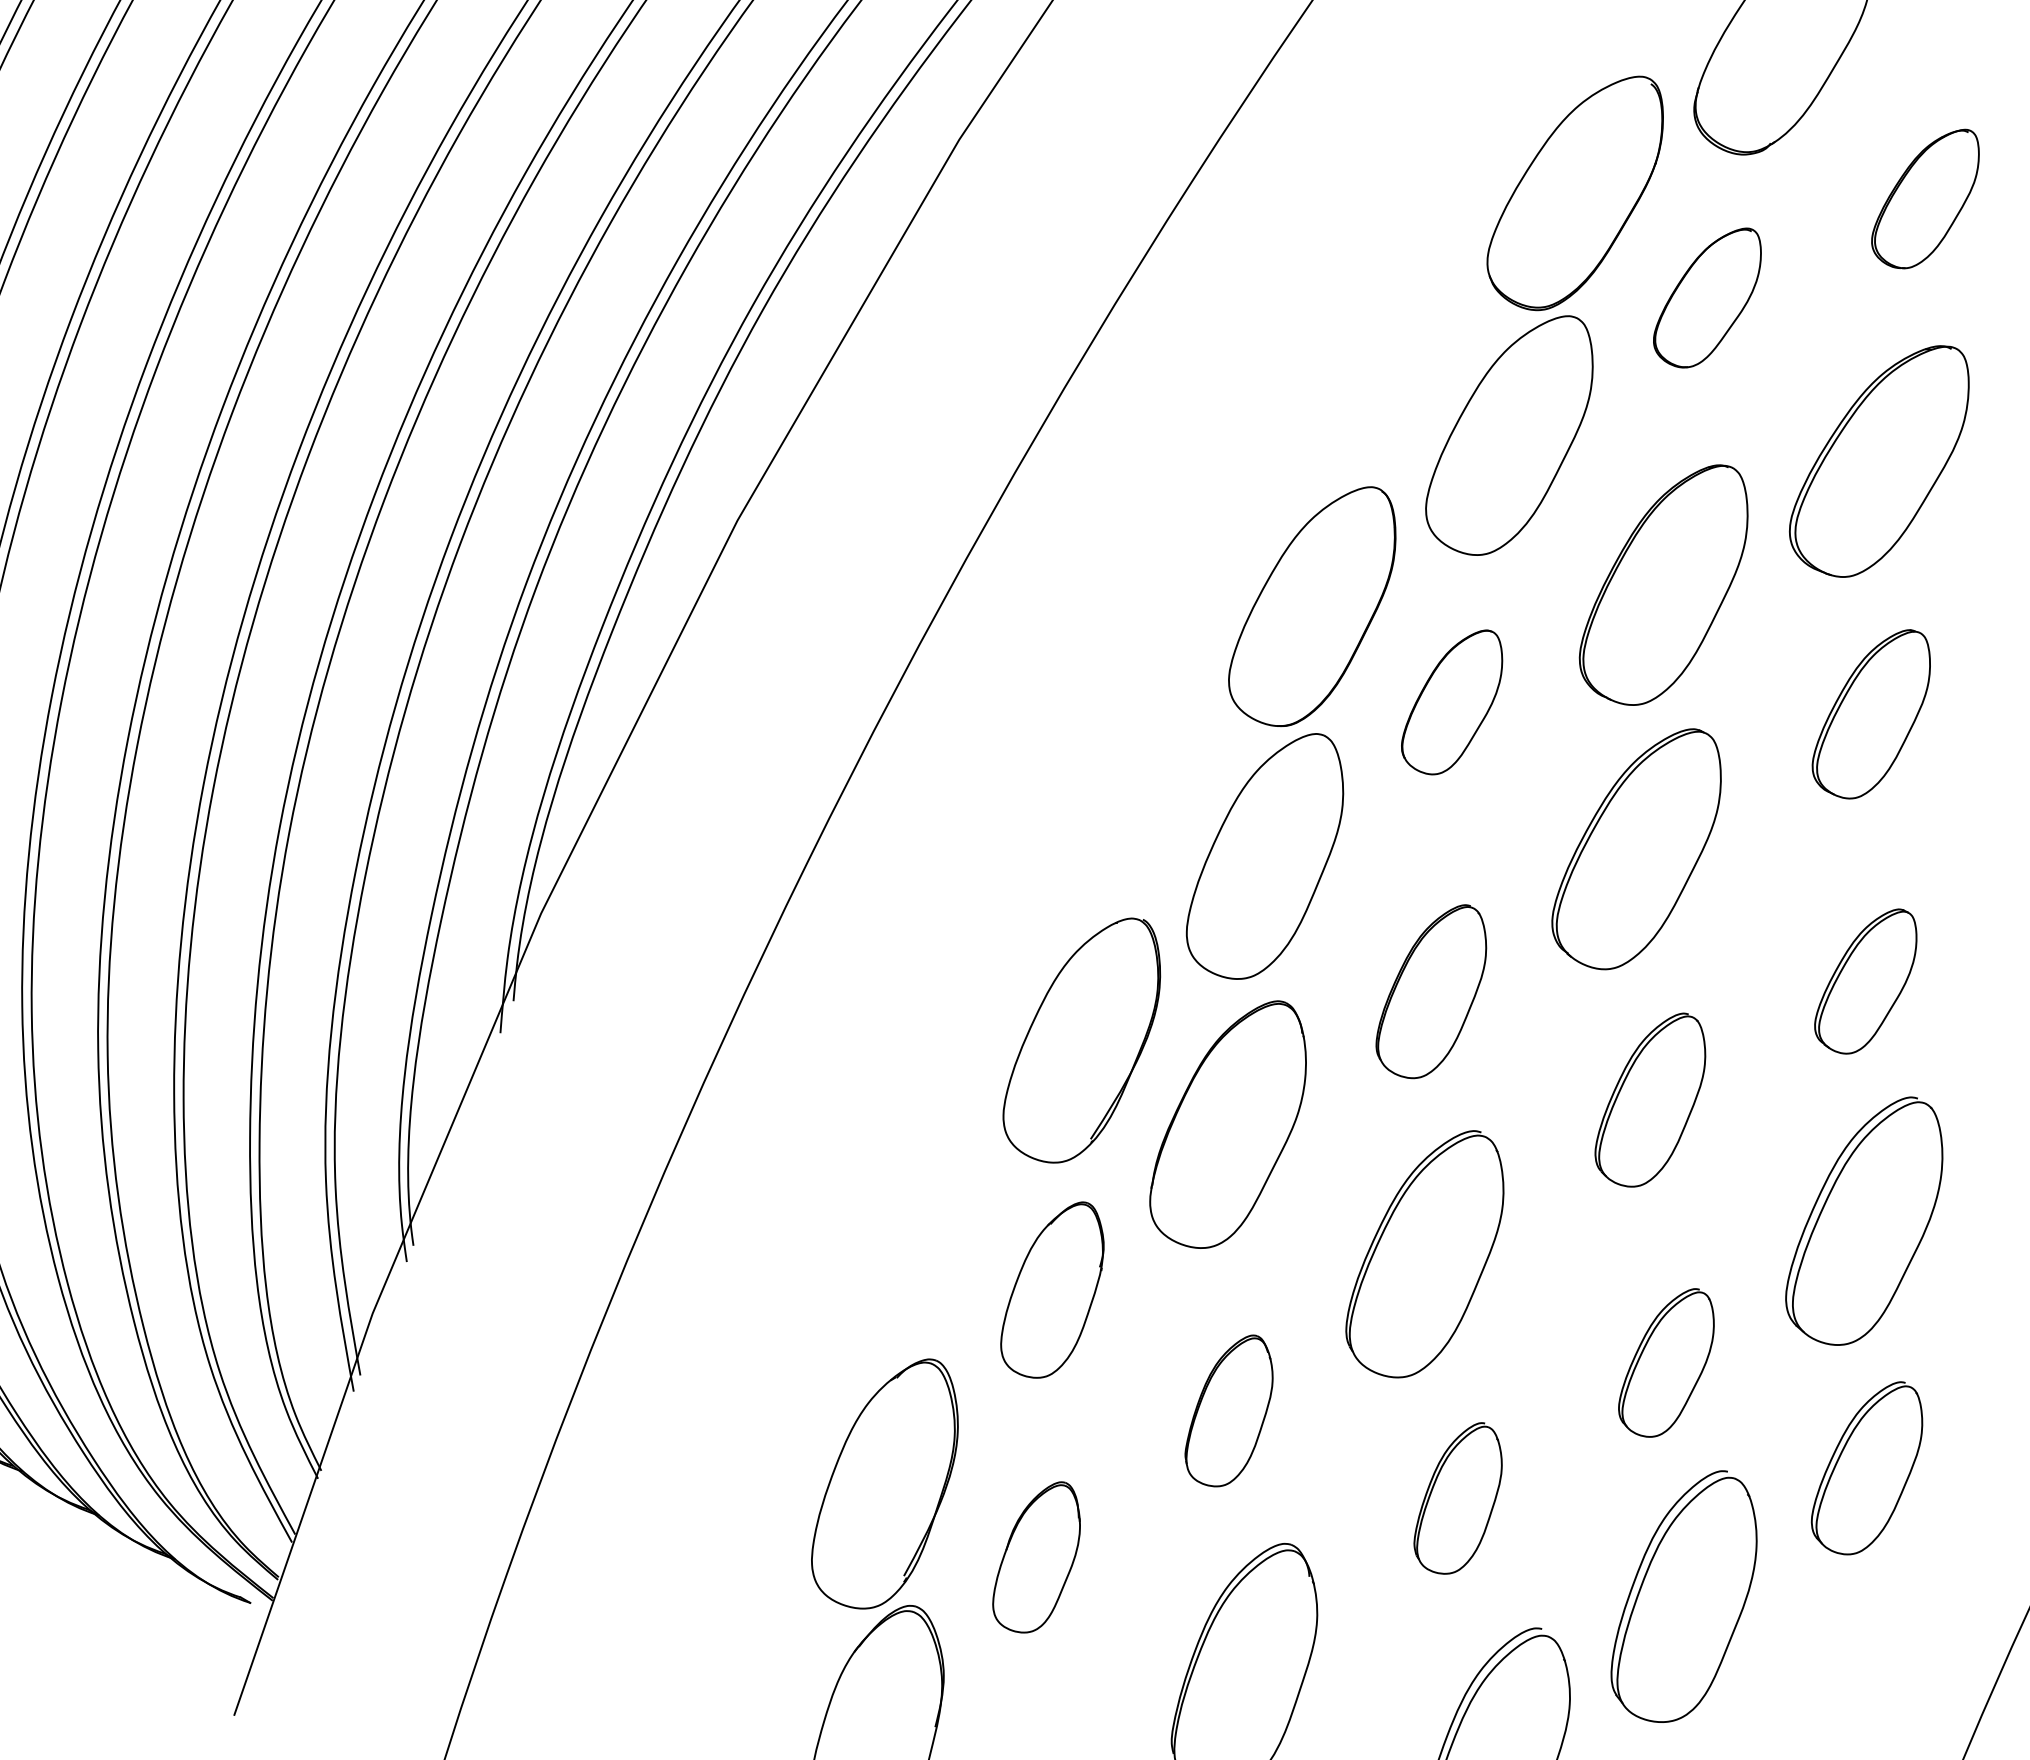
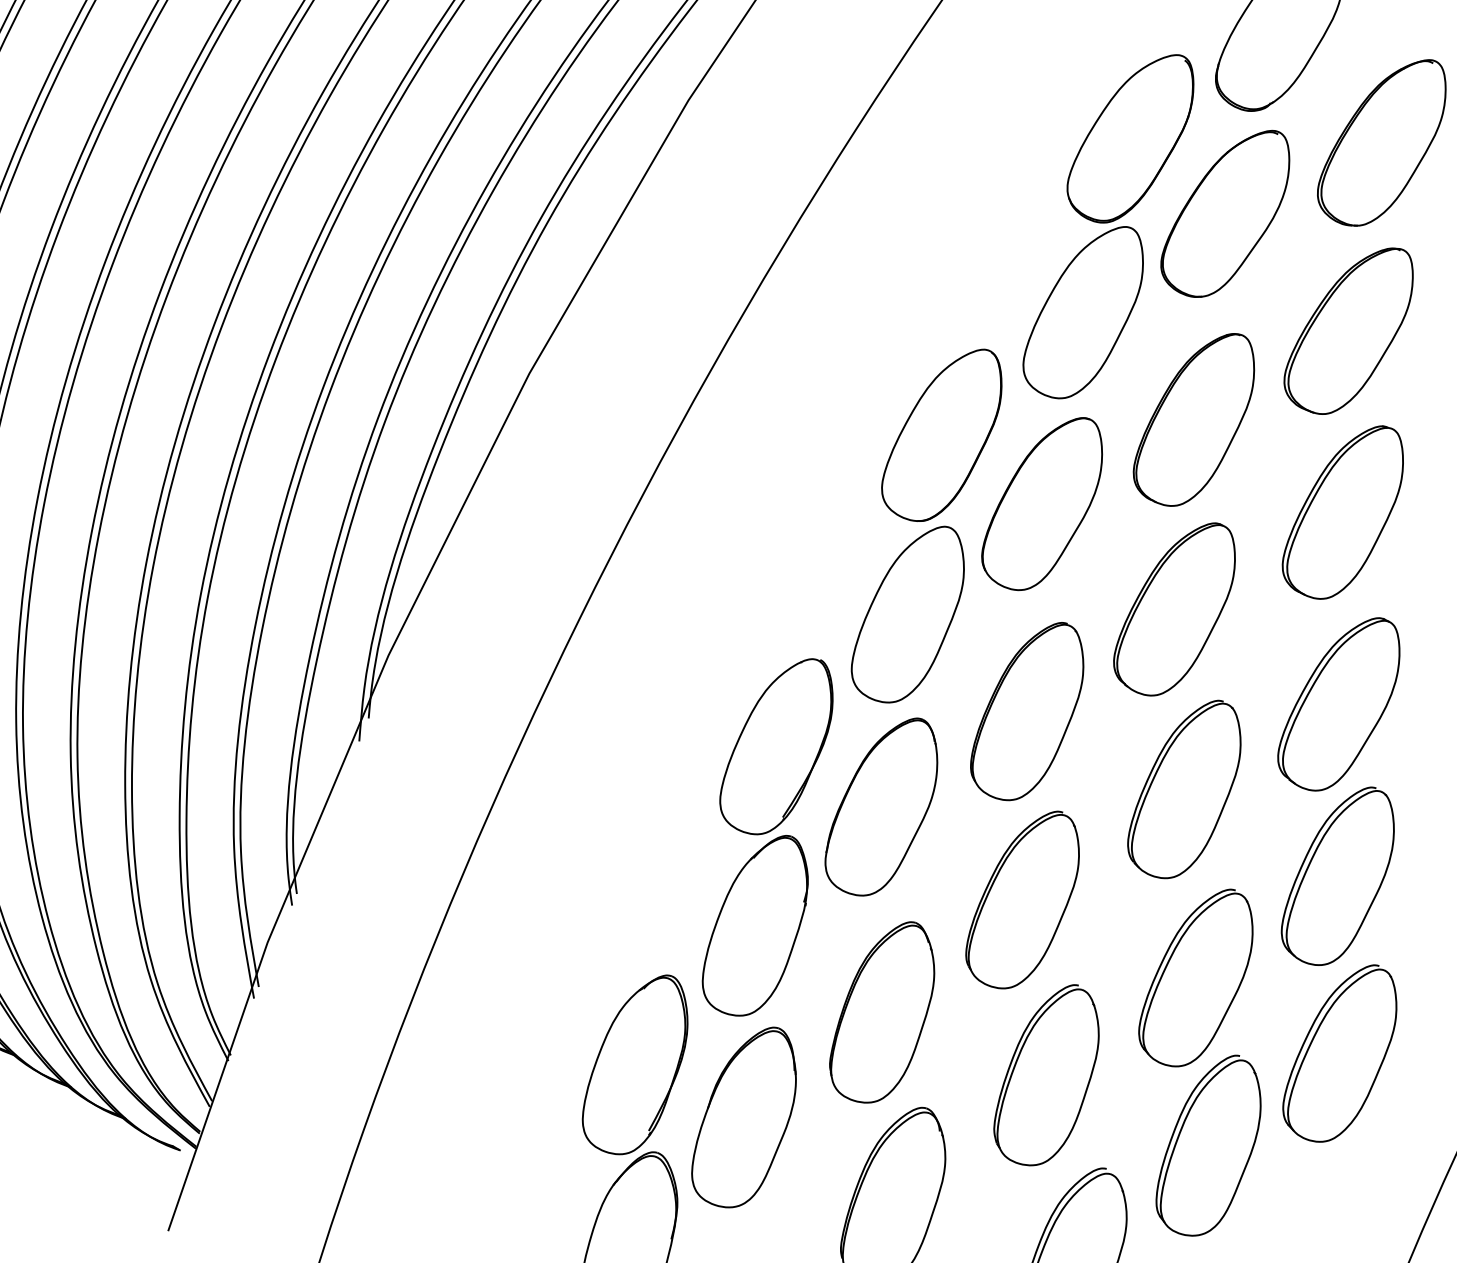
part: (1925, 198) -> (1381, 142), size x1.67
part: (1707, 297) -> (1225, 213), size x1.67
part: (1451, 702) -> (1041, 504), size x1.67
part: (1871, 714) -> (1343, 512), size x1.43
part: (1865, 981) -> (1338, 704), size x1.67
part: (1431, 991) -> (1027, 711), size x1.43
part: (1650, 1099) -> (1184, 788), size x1.43
part: (1052, 1289) -> (755, 925), size x1.43
part: (1666, 1362) -> (1195, 977), size x1.67
part: (1228, 1410) -> (881, 1012), size x1.67
part: (1866, 1468) -> (1339, 1053), size x1.43
part: (1457, 1498) -> (1045, 1075), size x1.67
part: (1036, 1557) -> (743, 1117), size x1.67

